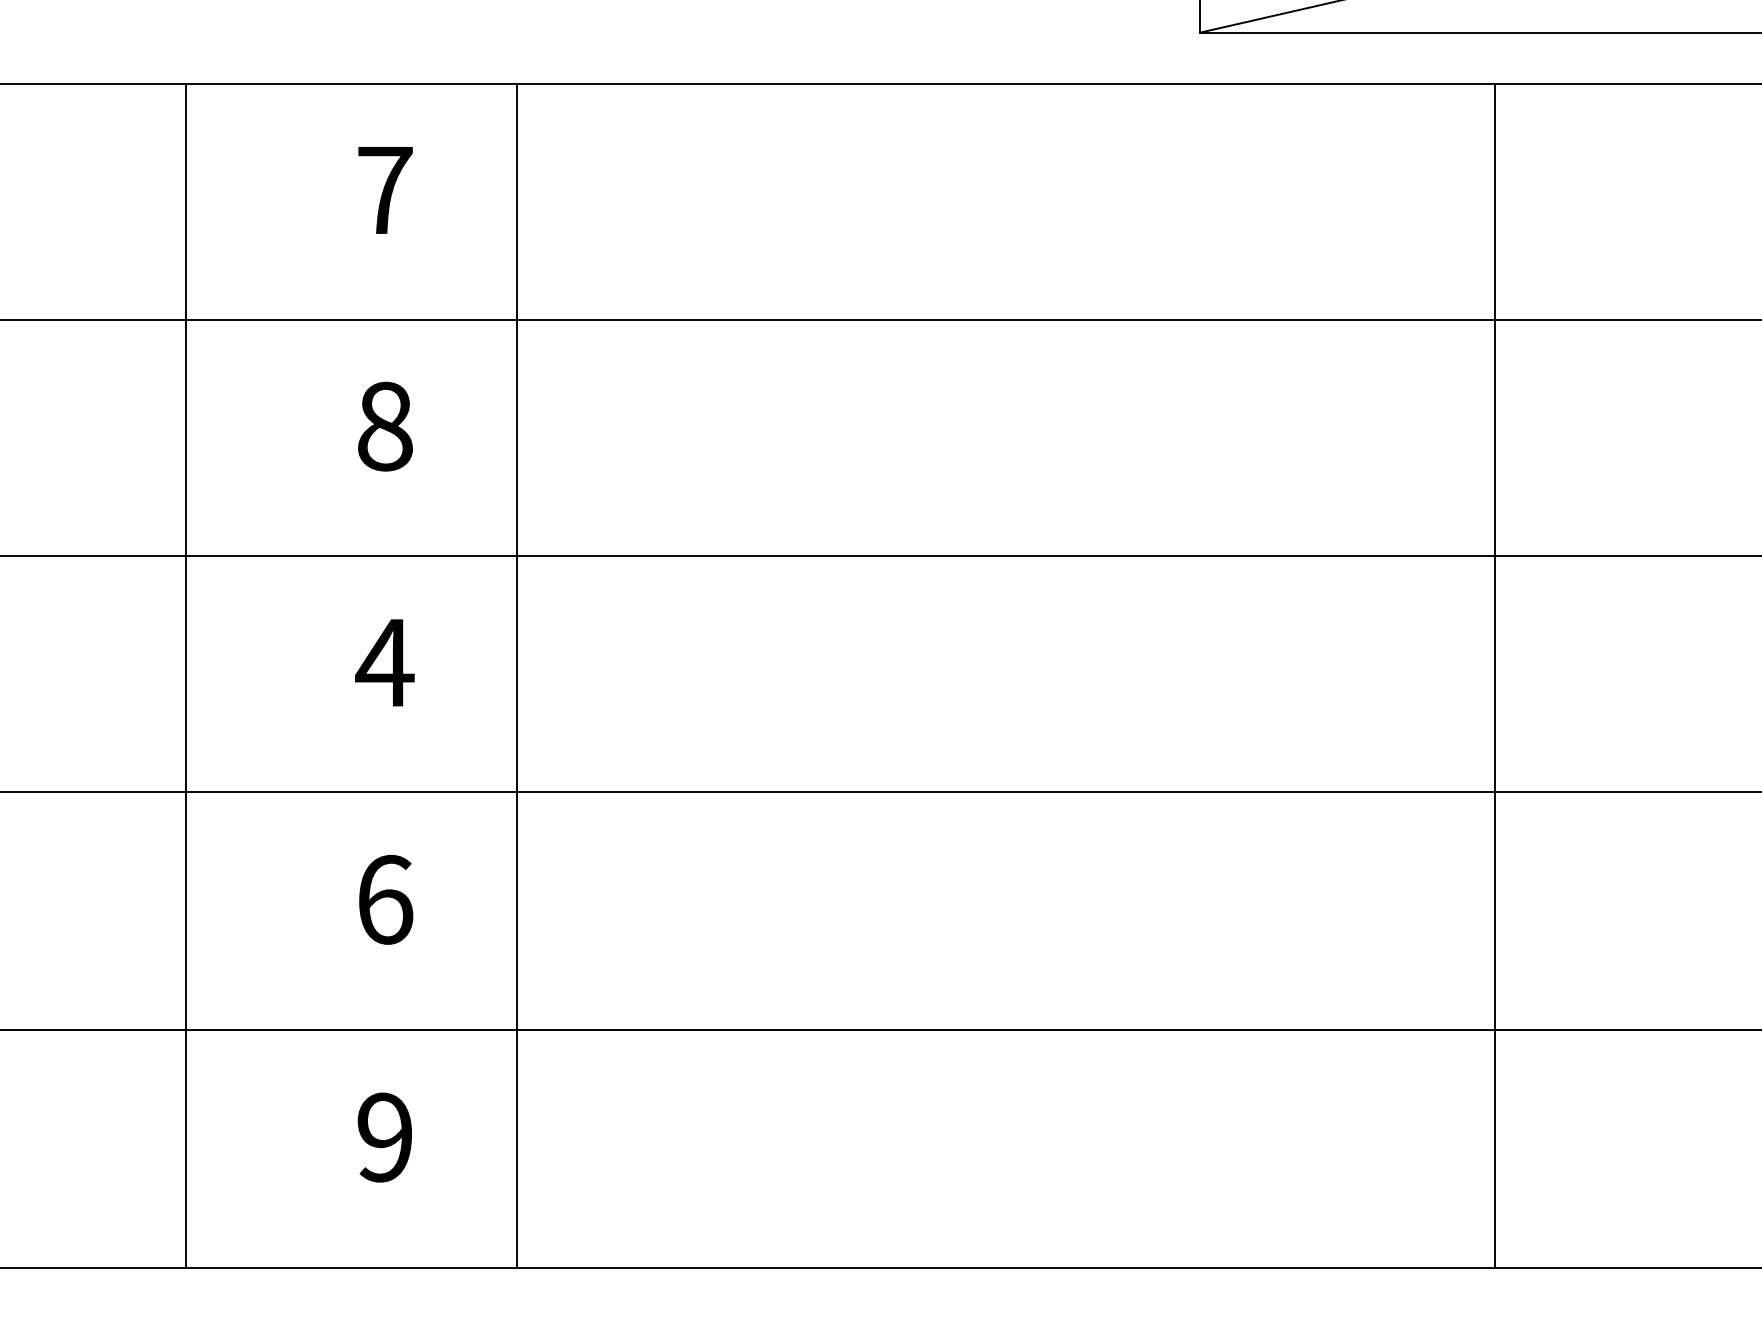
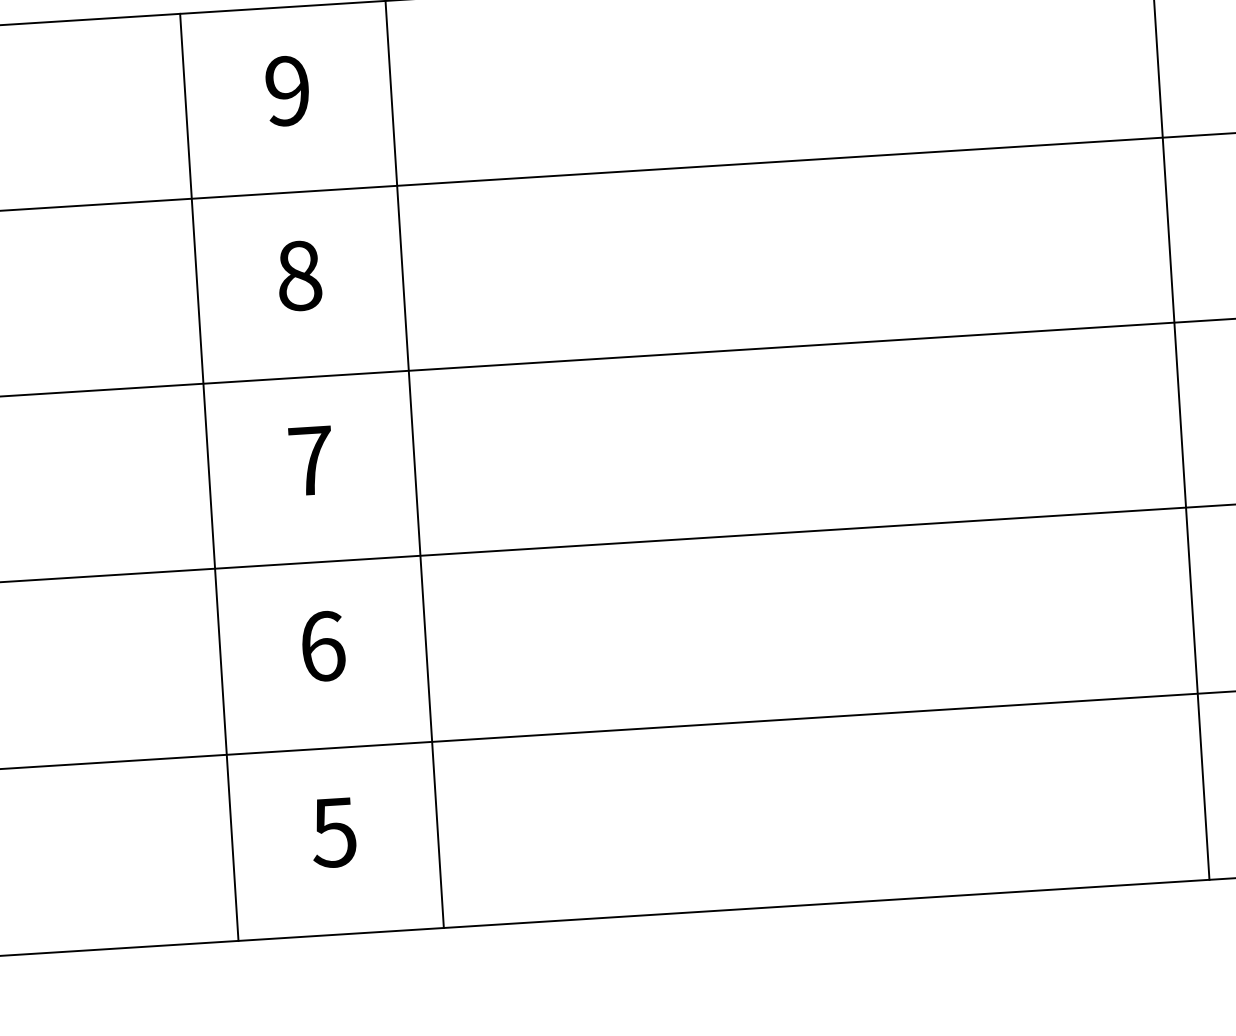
text: (384, 190) -> (287, 91), 7 -> 9
text: (384, 662) -> (310, 460), 4 -> 7
line: (186, 675) -> (209, 477), moved
text: (384, 1137) -> (333, 832), 9 -> 5

